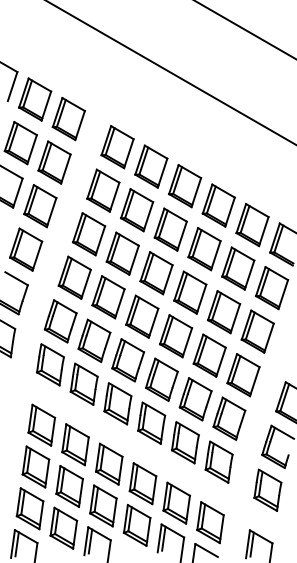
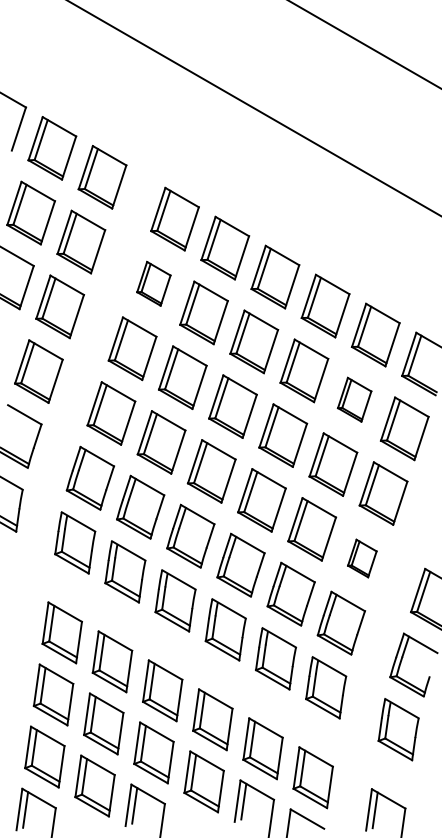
part: (103, 190) -> (154, 283), size x0.7
part: (238, 268) -> (354, 399), size x0.7
part: (243, 375) -> (362, 558), size x0.6

